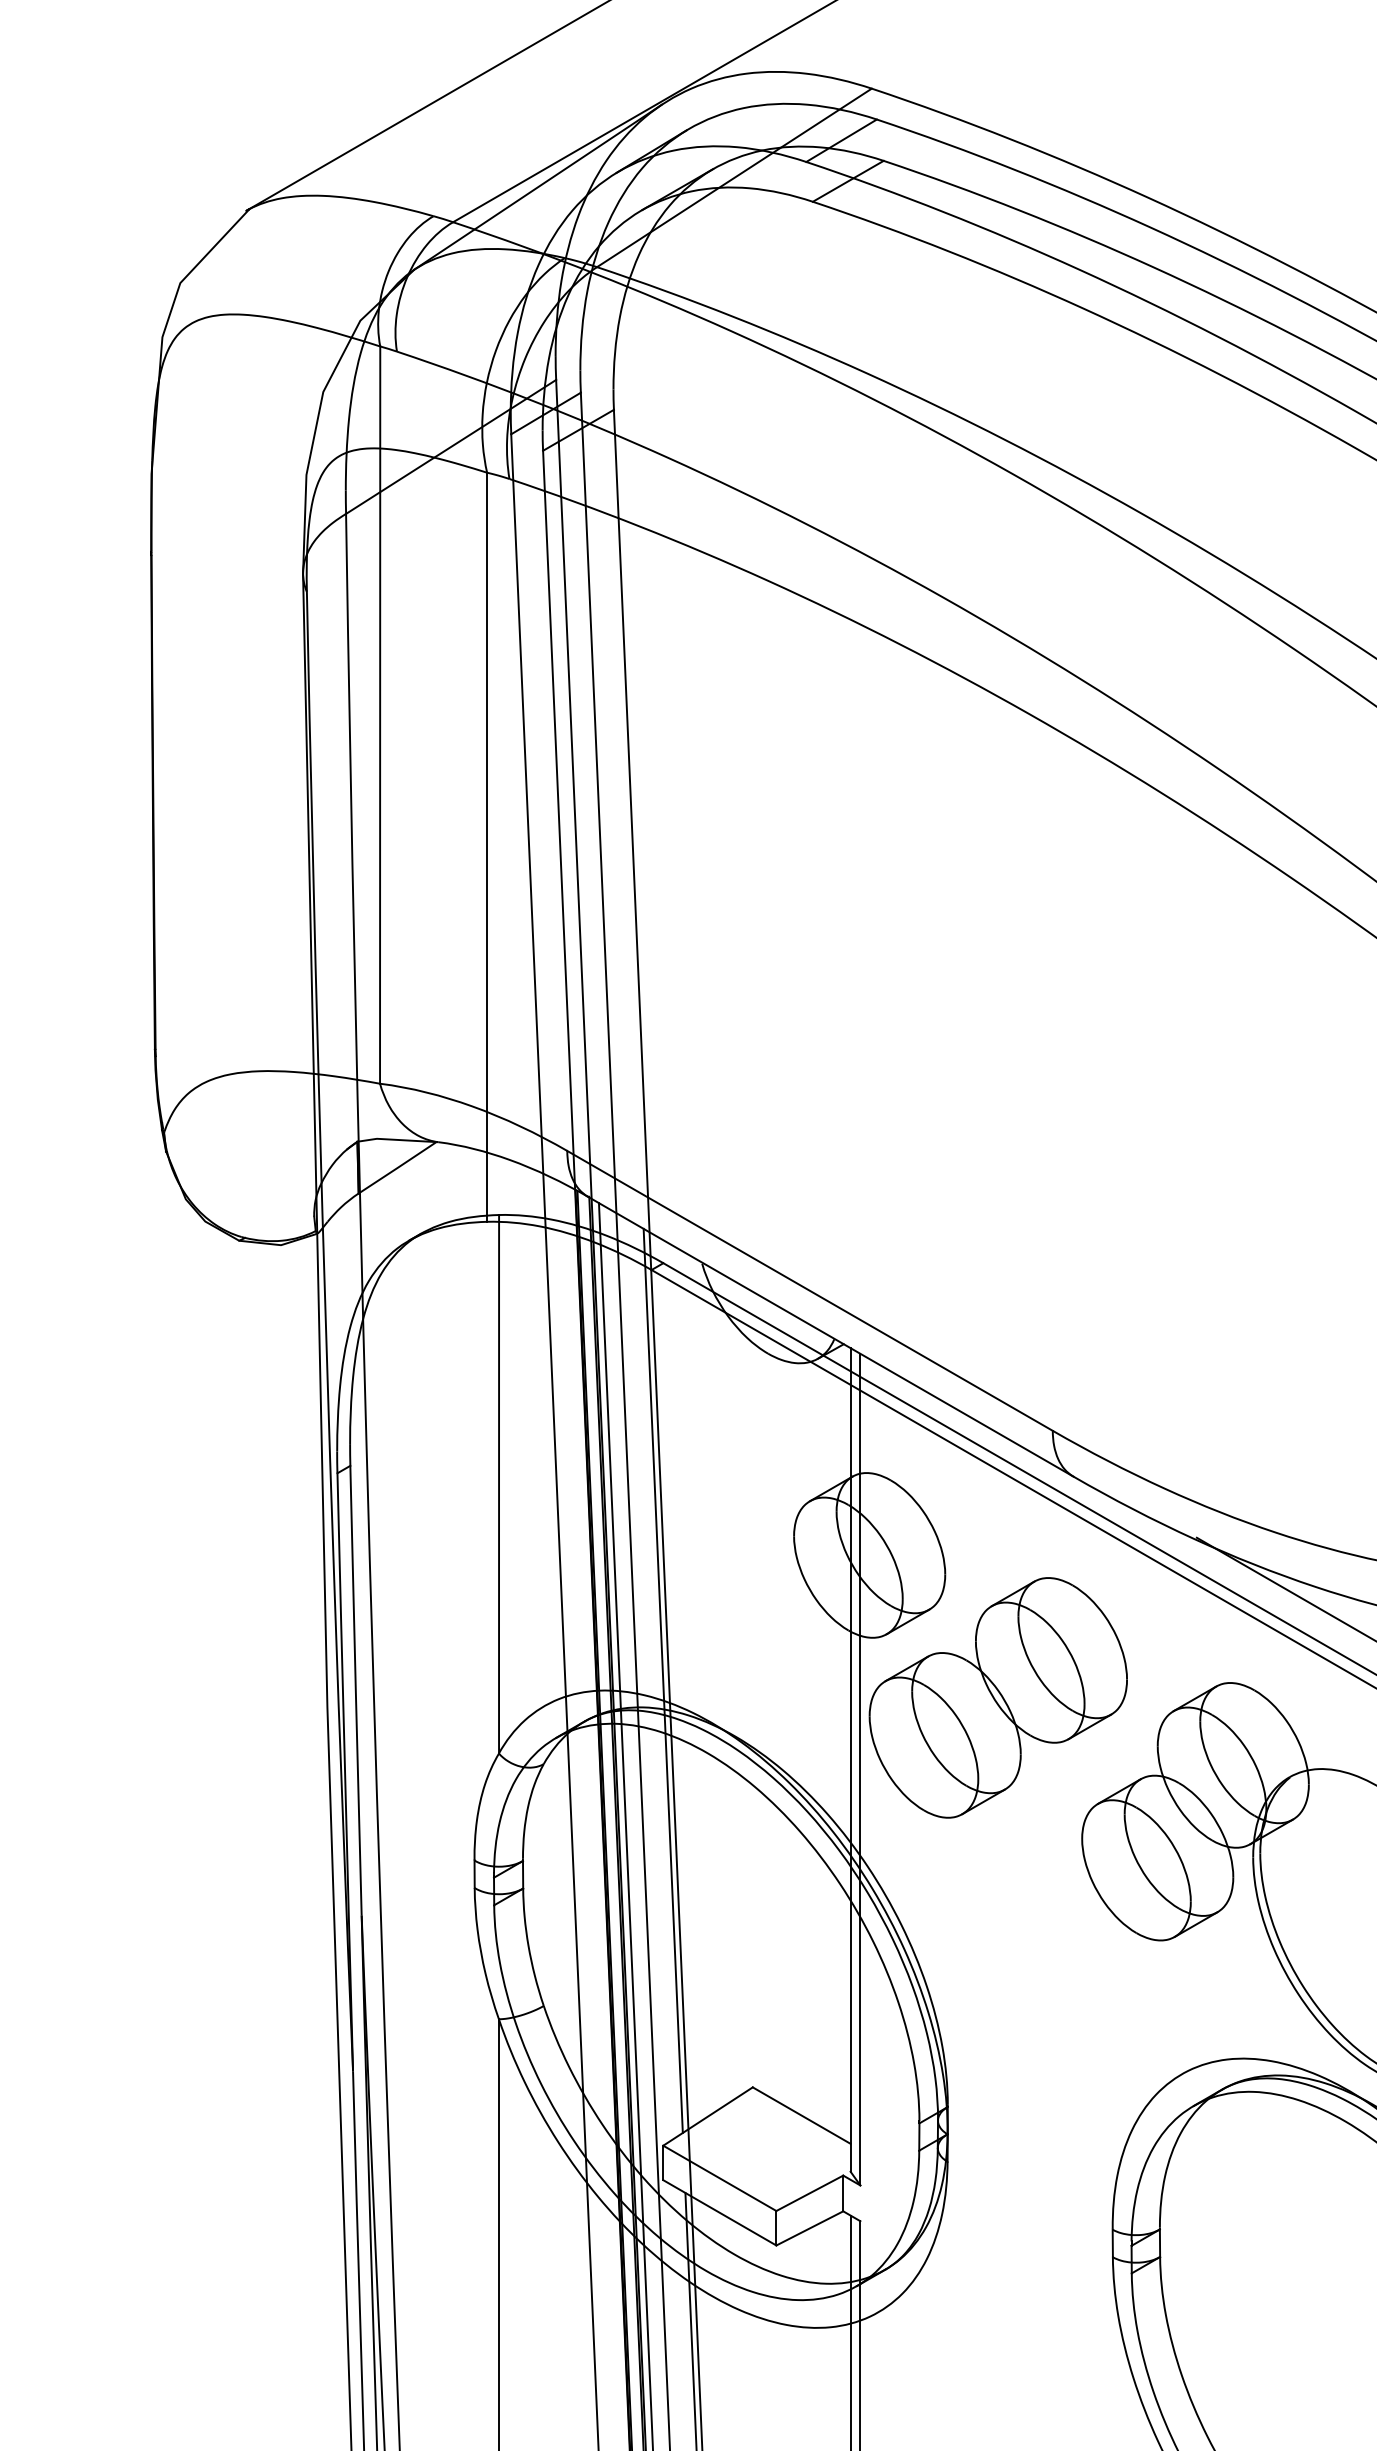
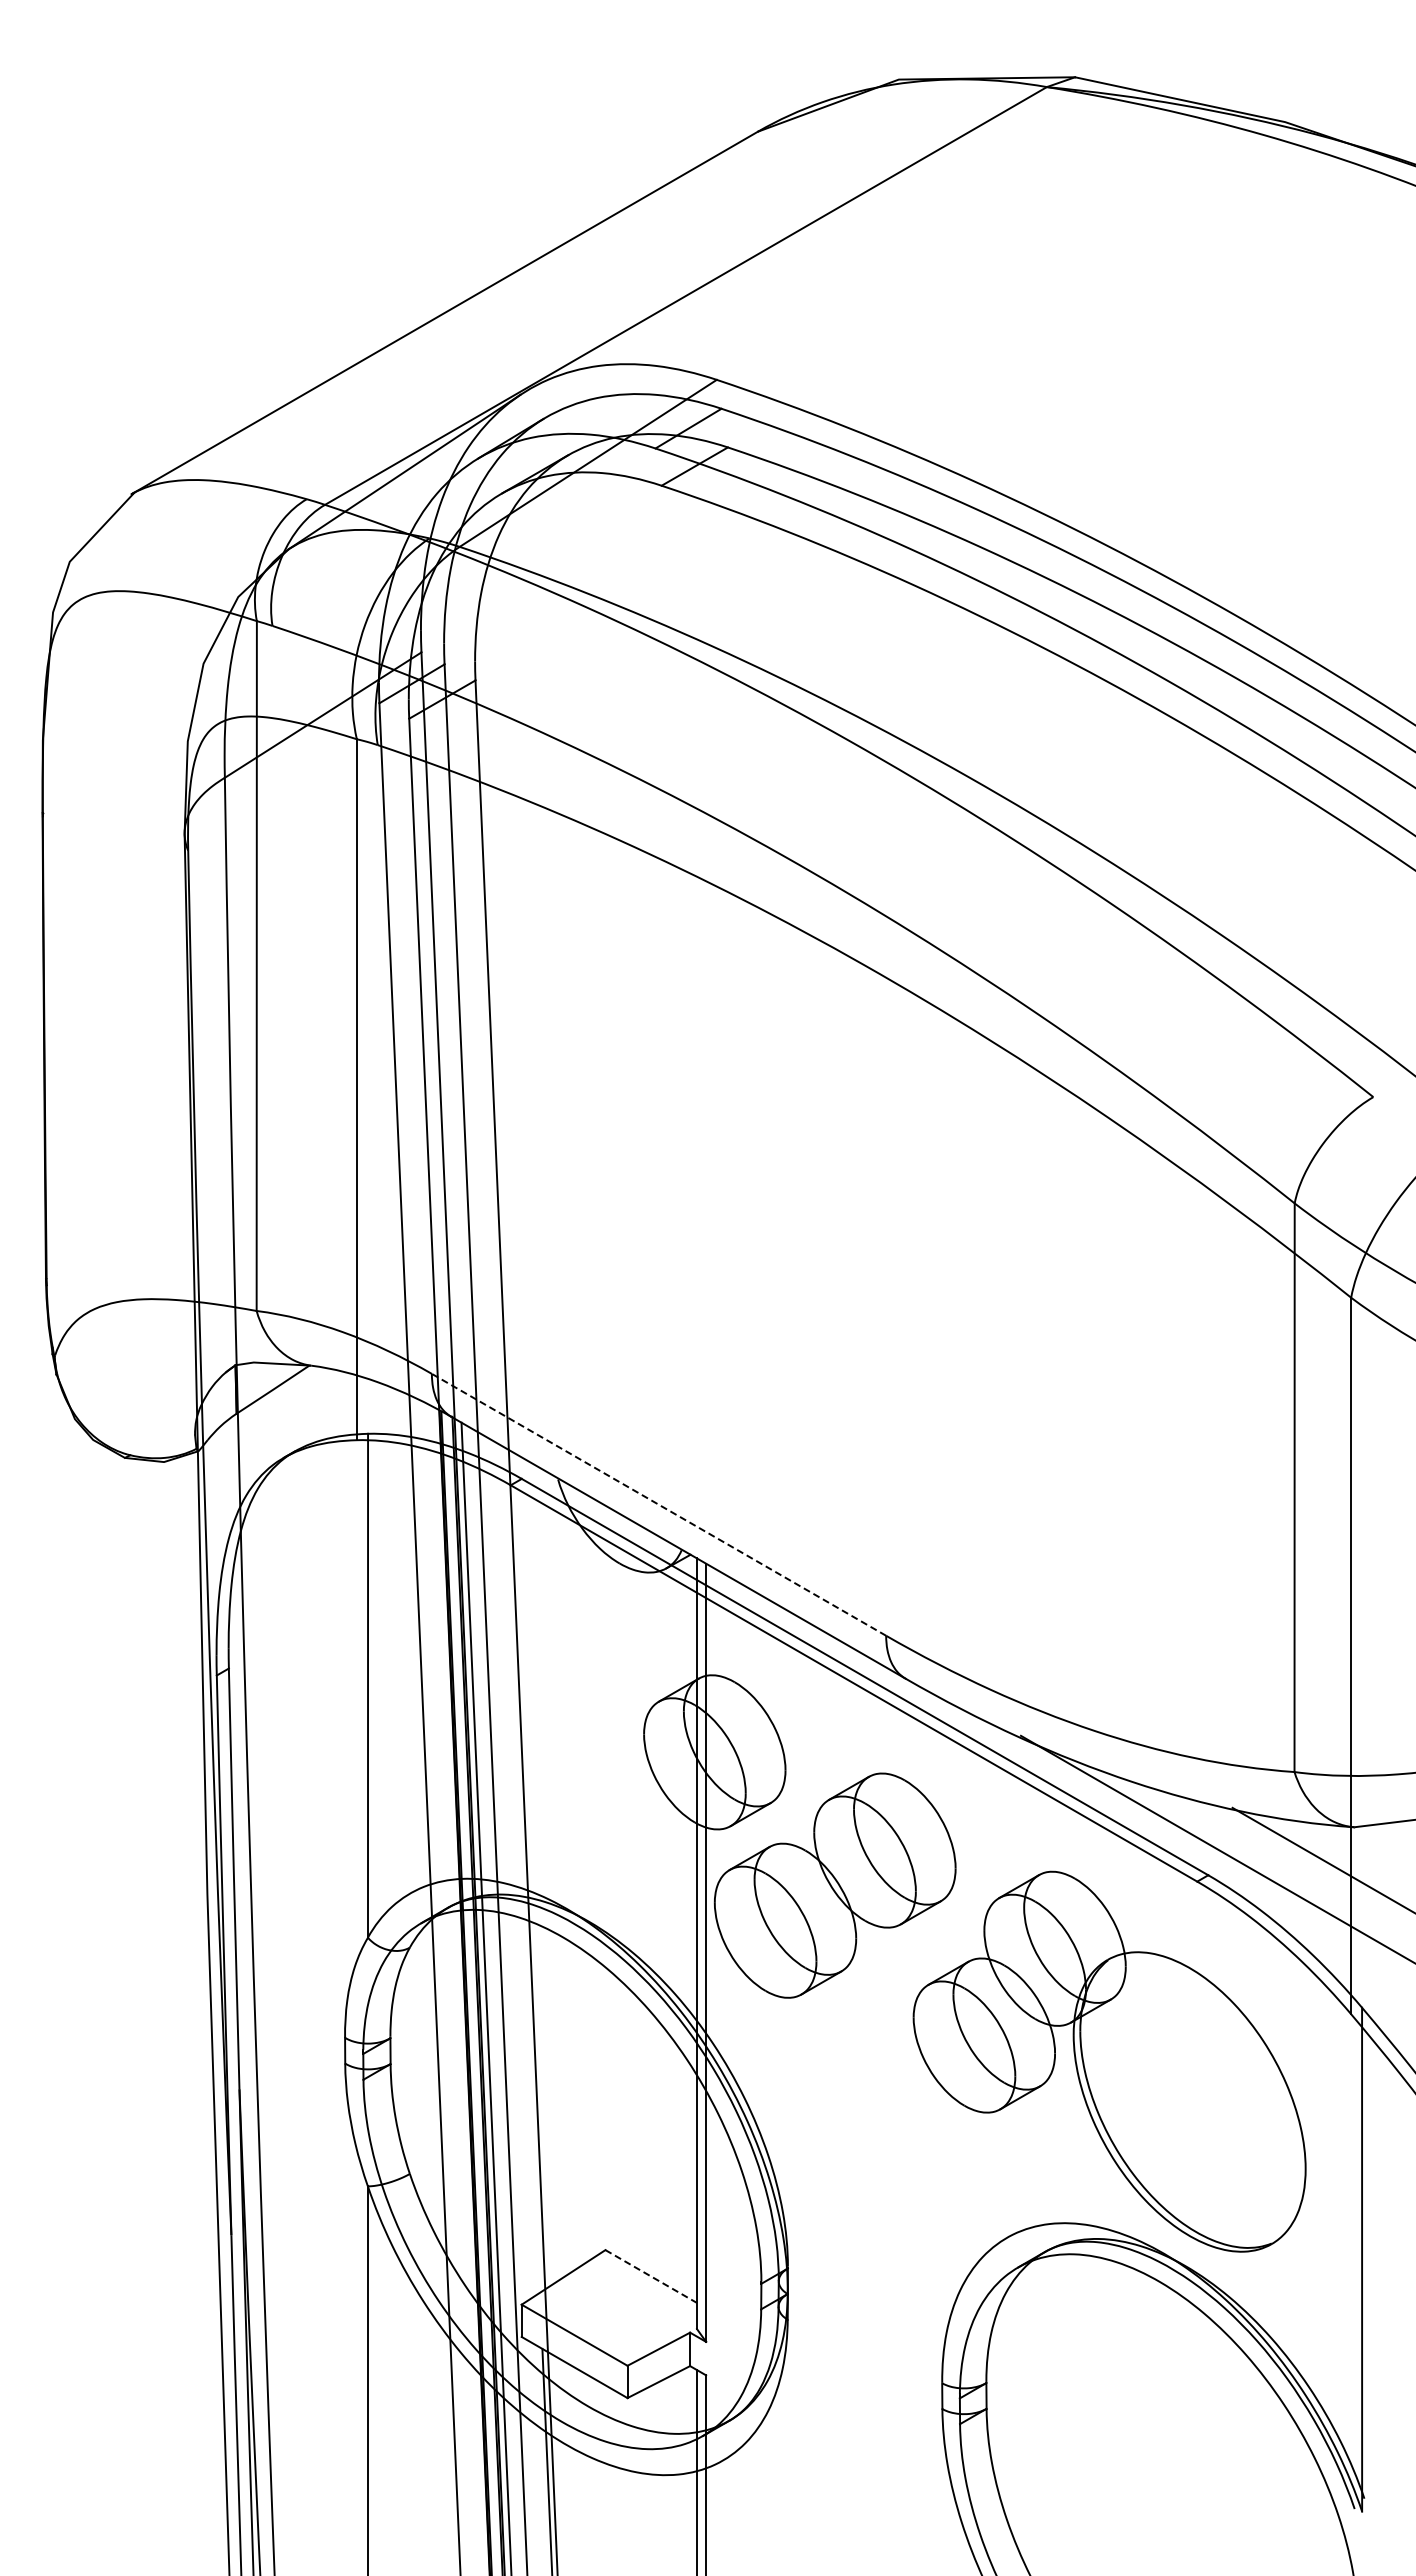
line: (809, 1290) -> (658, 1504), solid -> dashed
line: (663, 1680) -> (521, 1869), removed
line: (802, 2115) -> (651, 2276), solid -> dashed

